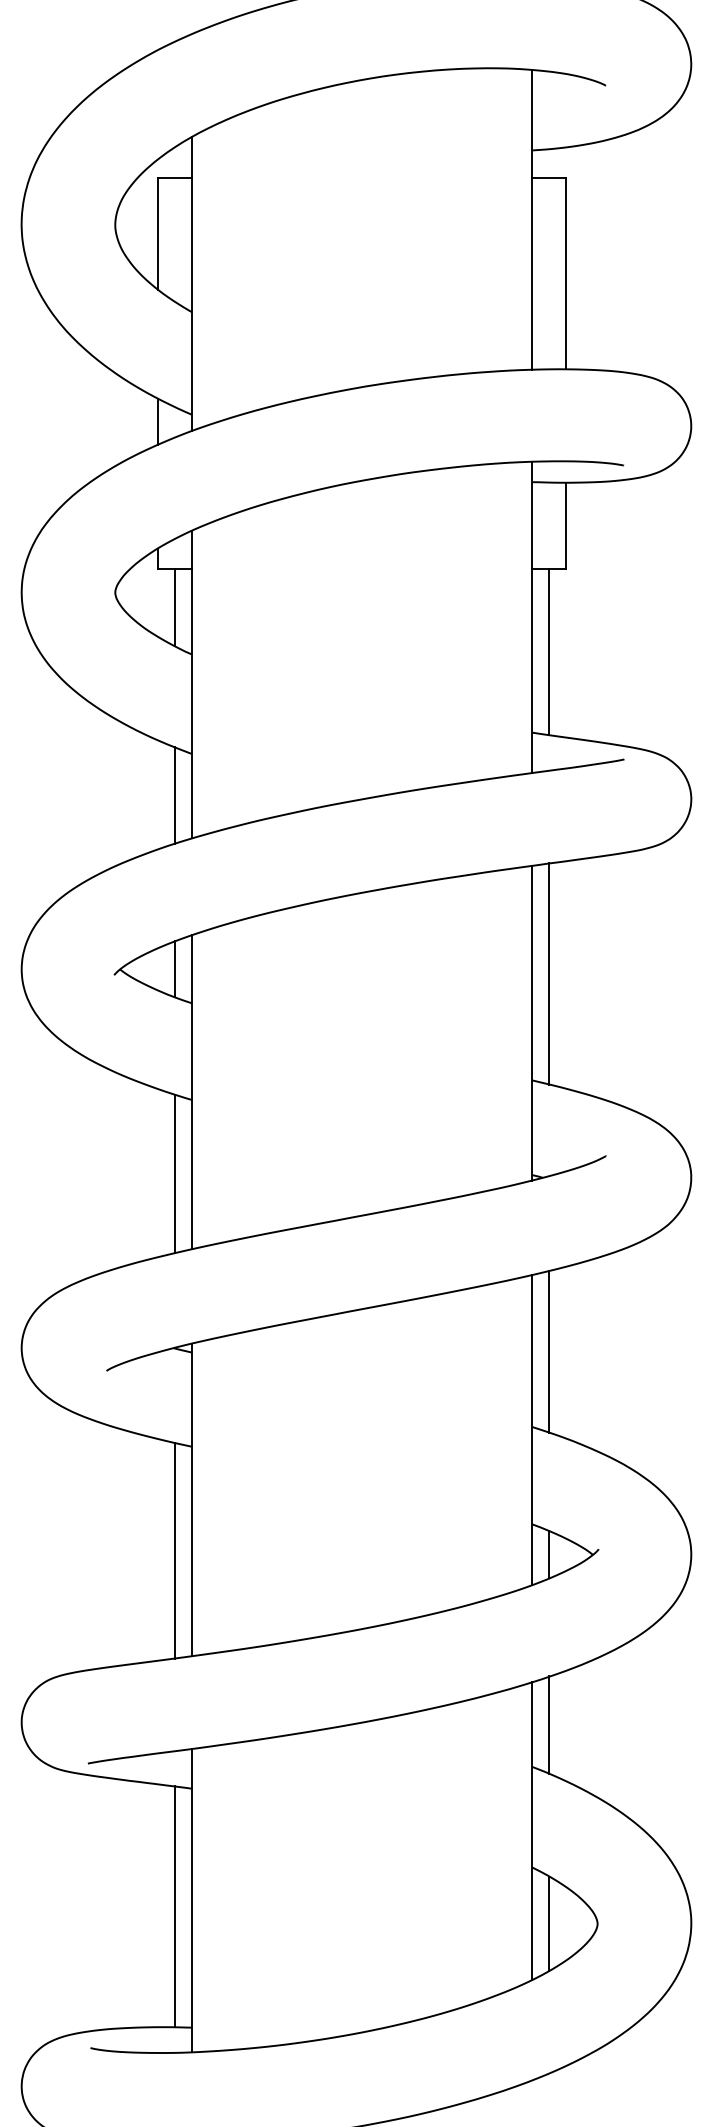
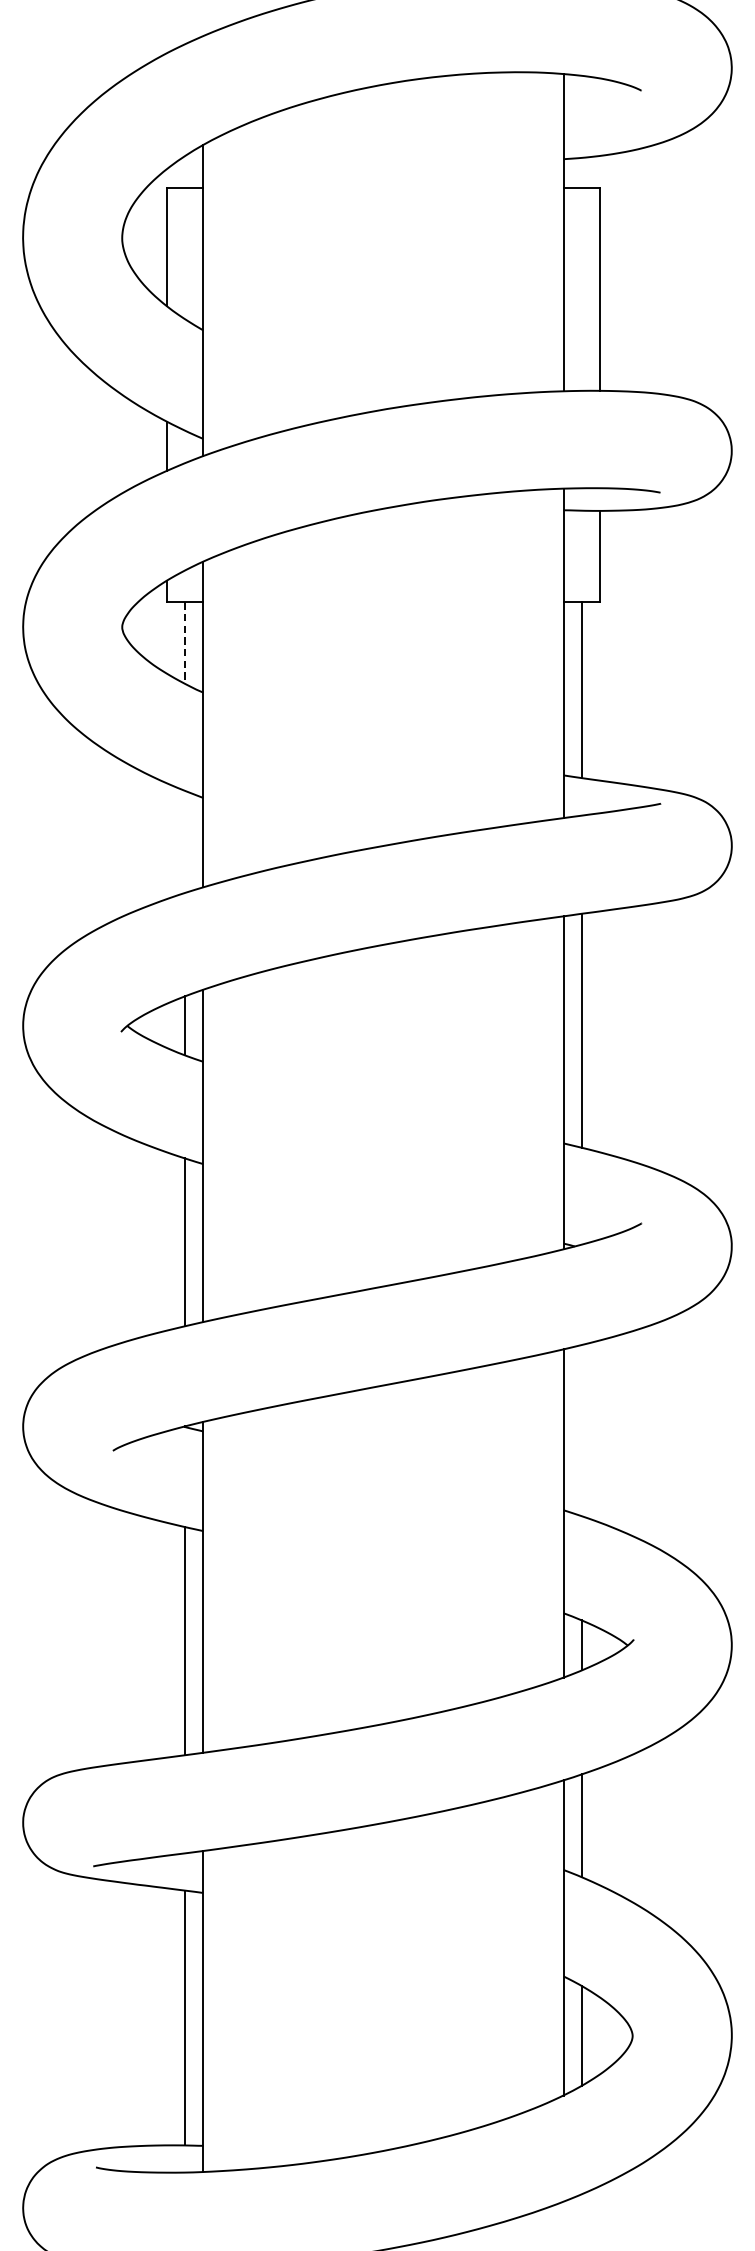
line: (174, 608) -> (184, 643), solid -> dashed
line: (174, 795) -> (184, 841), removed
line: (549, 1351) -> (581, 1430), removed

